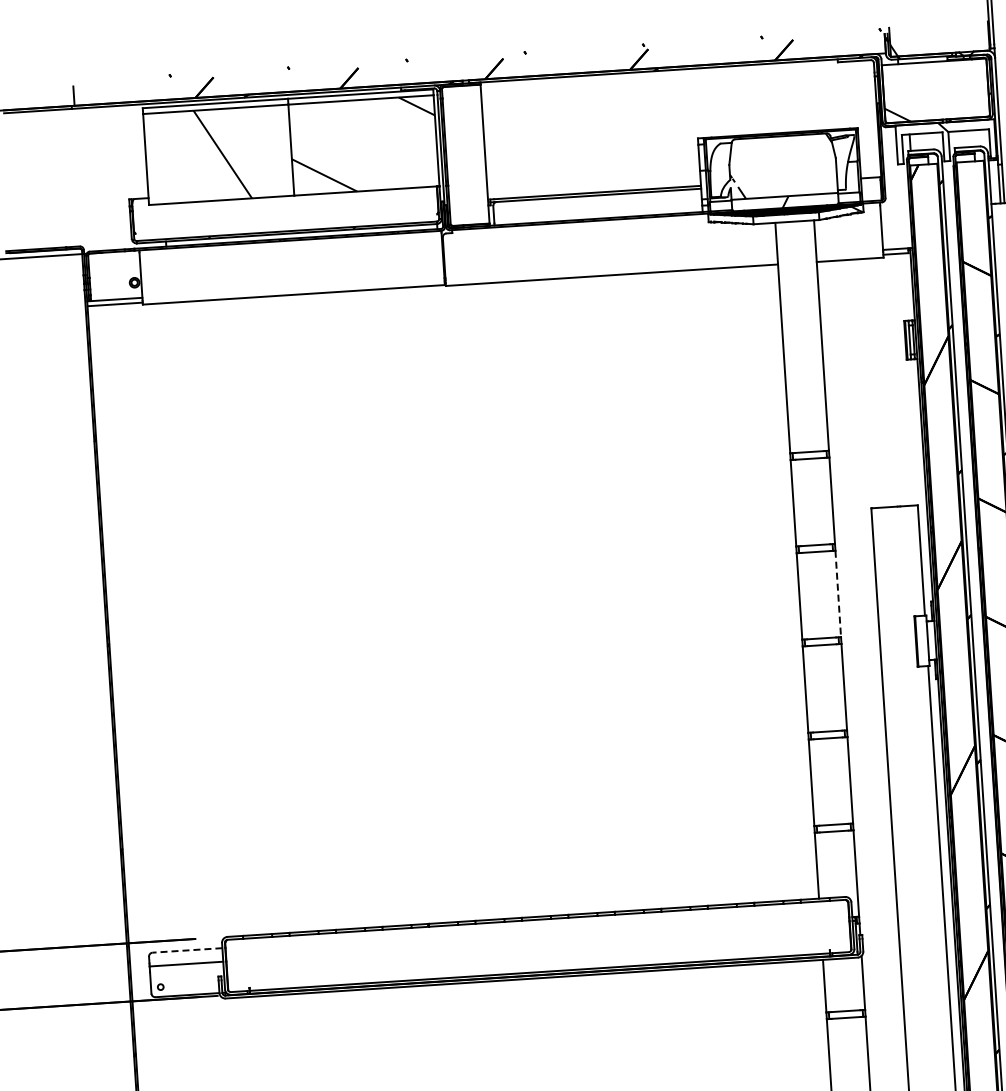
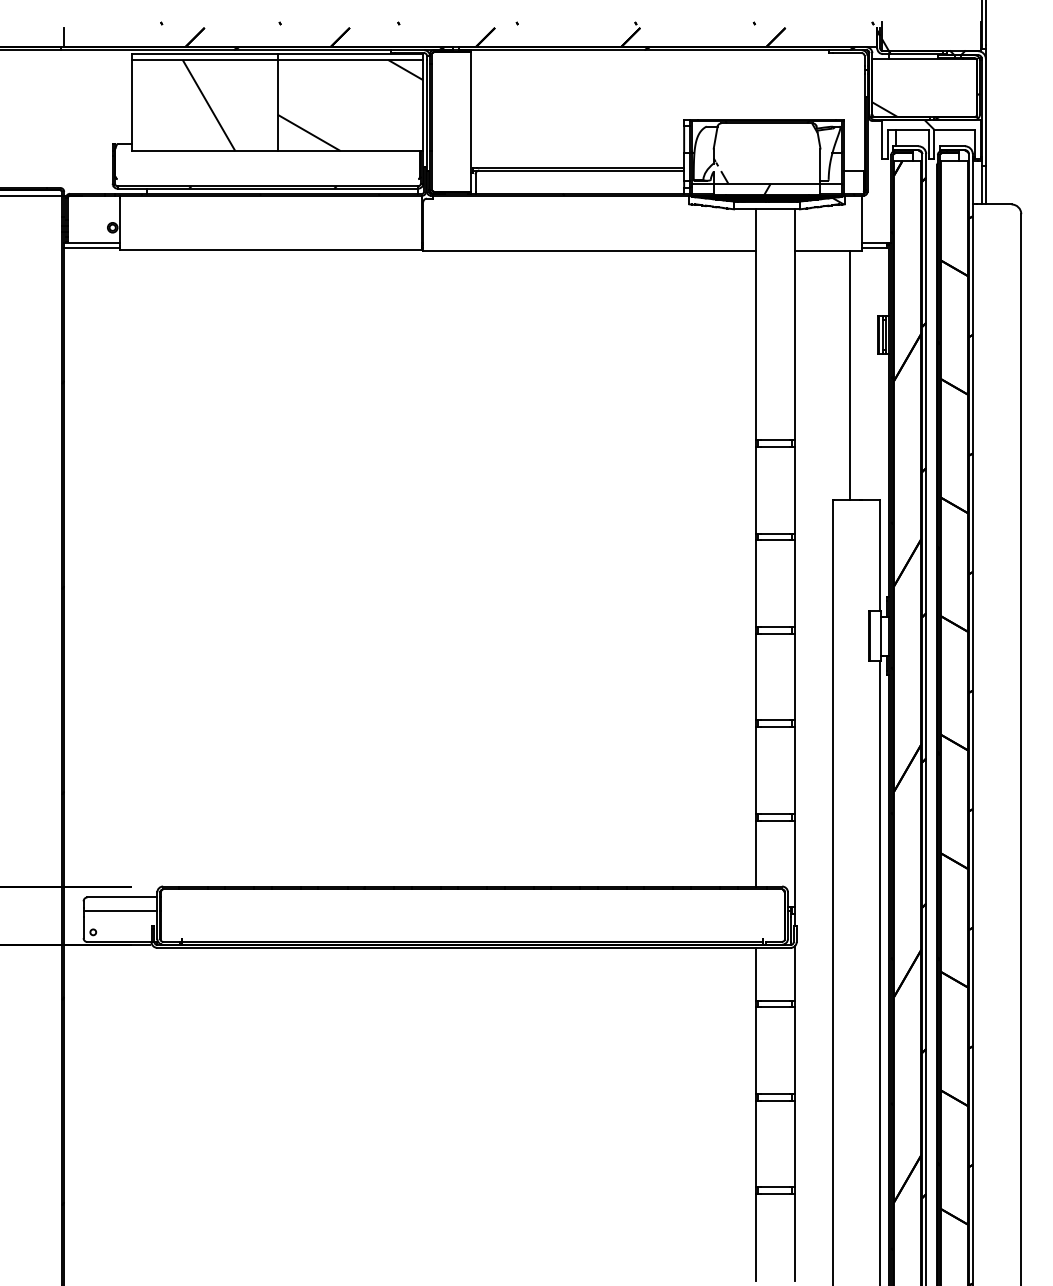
line: (880, 382) -> (850, 375), added
line: (838, 594) -> (794, 584), dashed -> solid
line: (187, 950) -> (122, 897), dashed -> solid

